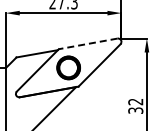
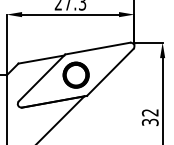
line: (88, 43) -> (98, 48), dashed -> solid

